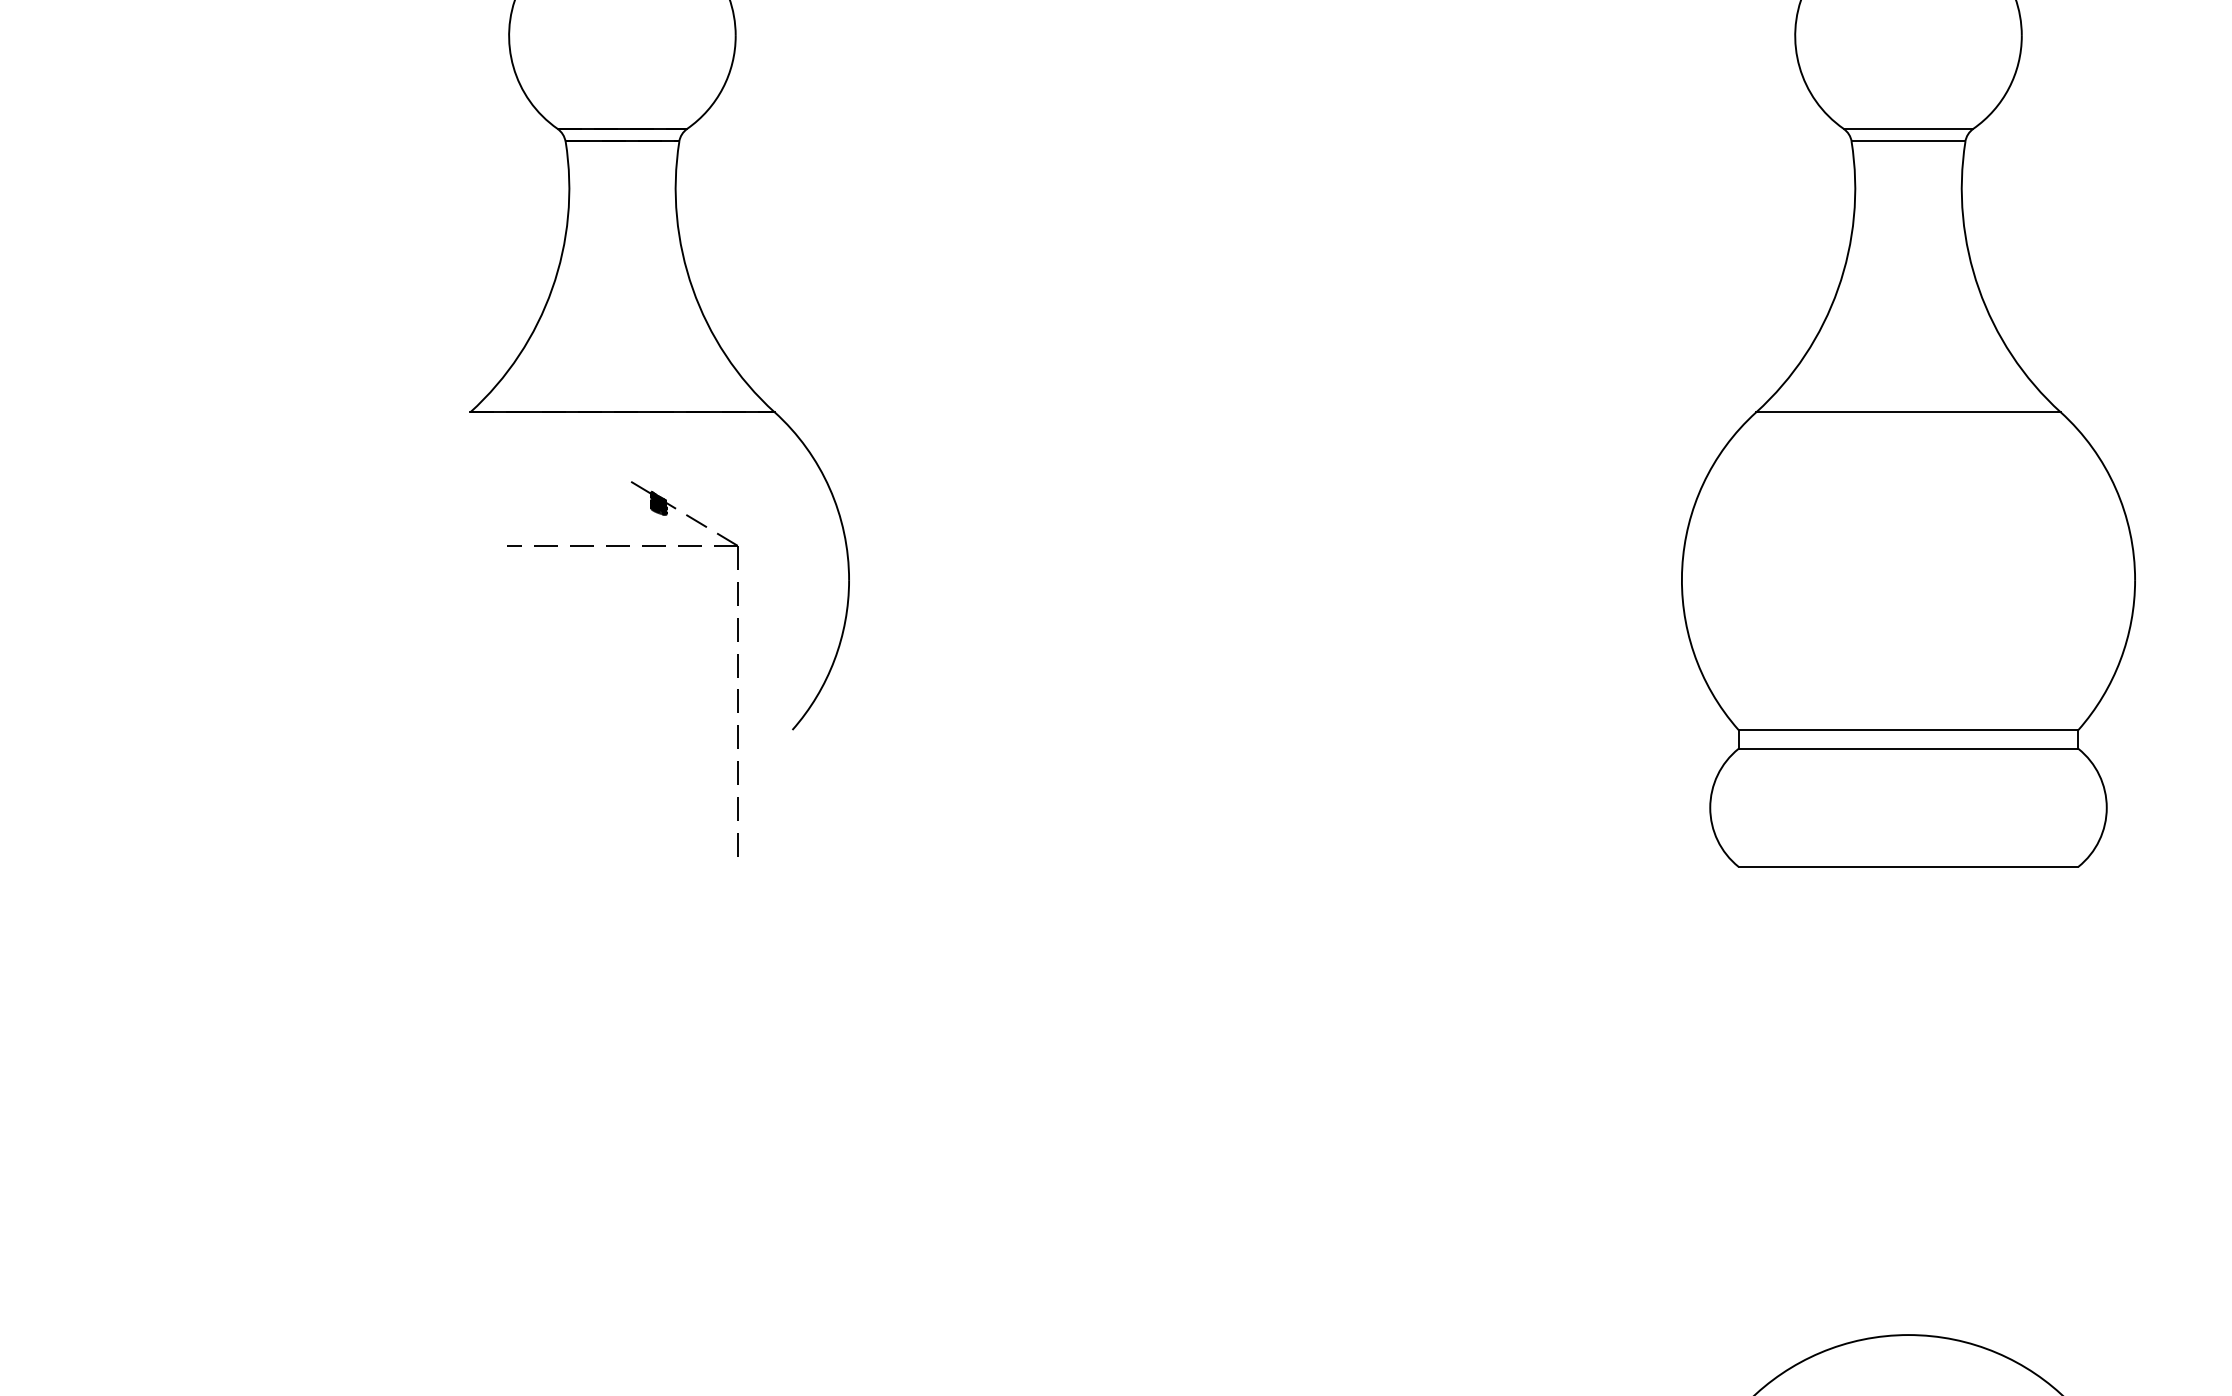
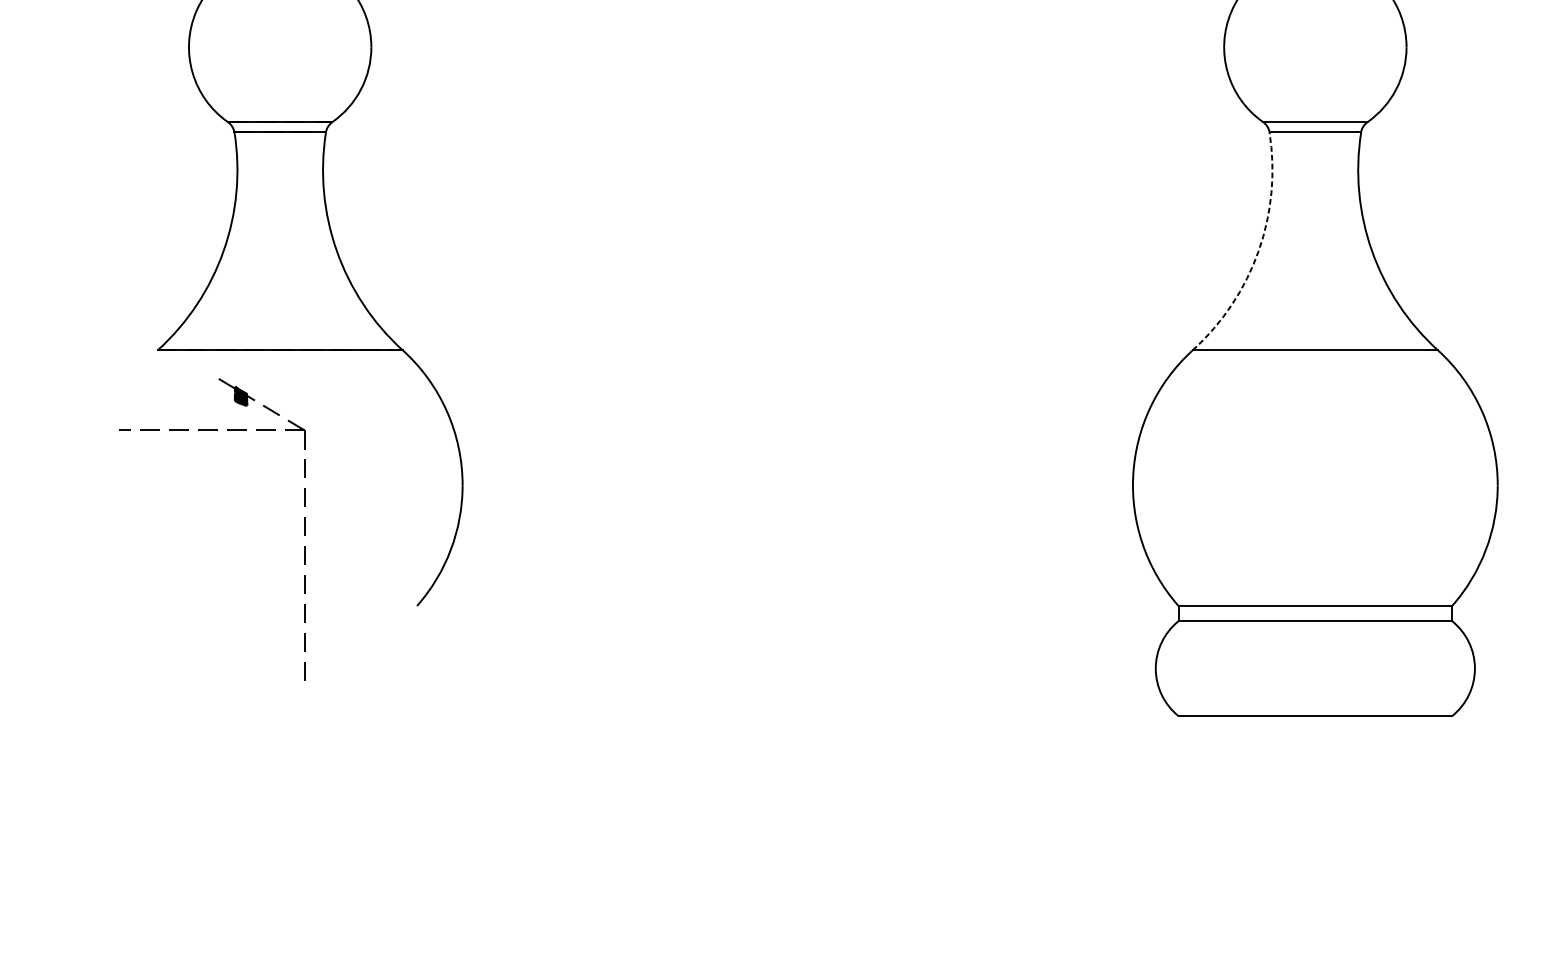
arc: (1838, 289) -> (1259, 251), solid -> dashed
part: (737, 668) -> (304, 529), moved

